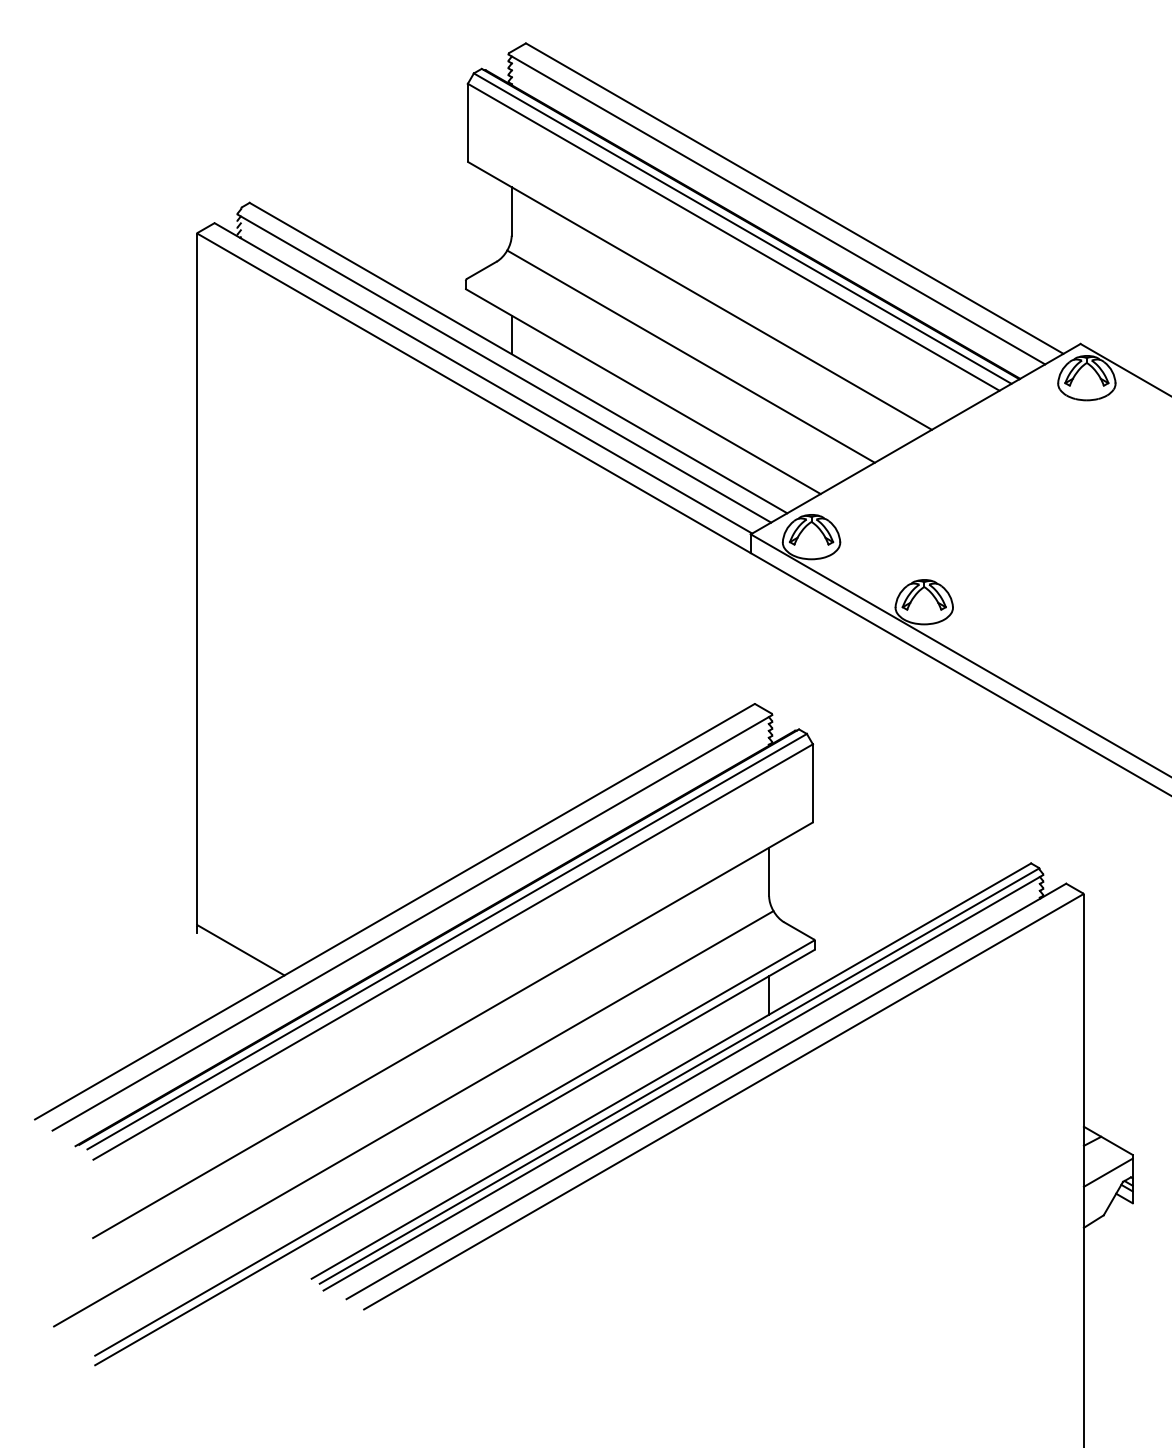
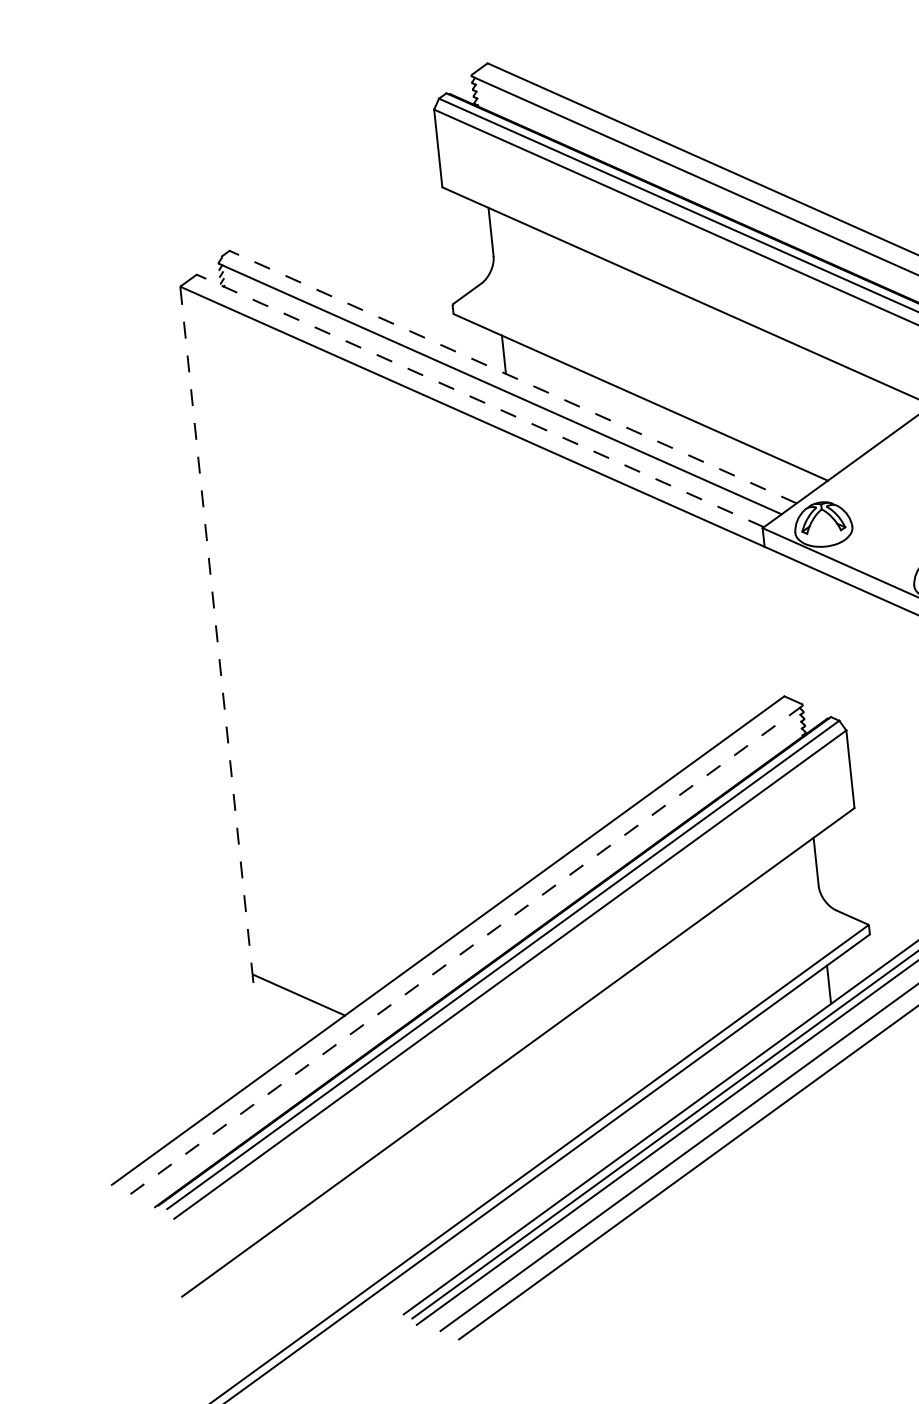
line: (690, 356) -> (684, 357), removed
line: (518, 357) -> (513, 376), solid -> dashed
line: (483, 378) -> (480, 401), solid -> dashed
line: (196, 579) -> (216, 630), solid -> dashed
line: (412, 922) -> (466, 949), solid -> dashed
line: (413, 1118) -> (488, 1144), removed

